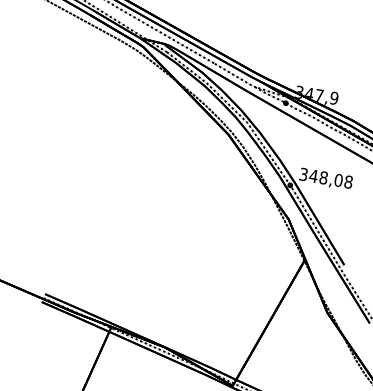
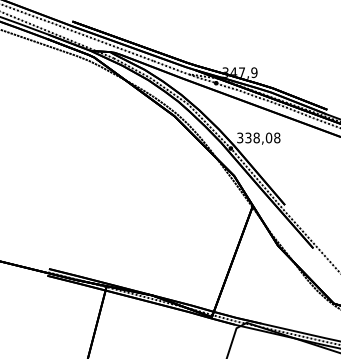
text: (313, 175) -> (248, 137), 348,08 -> 338,08

